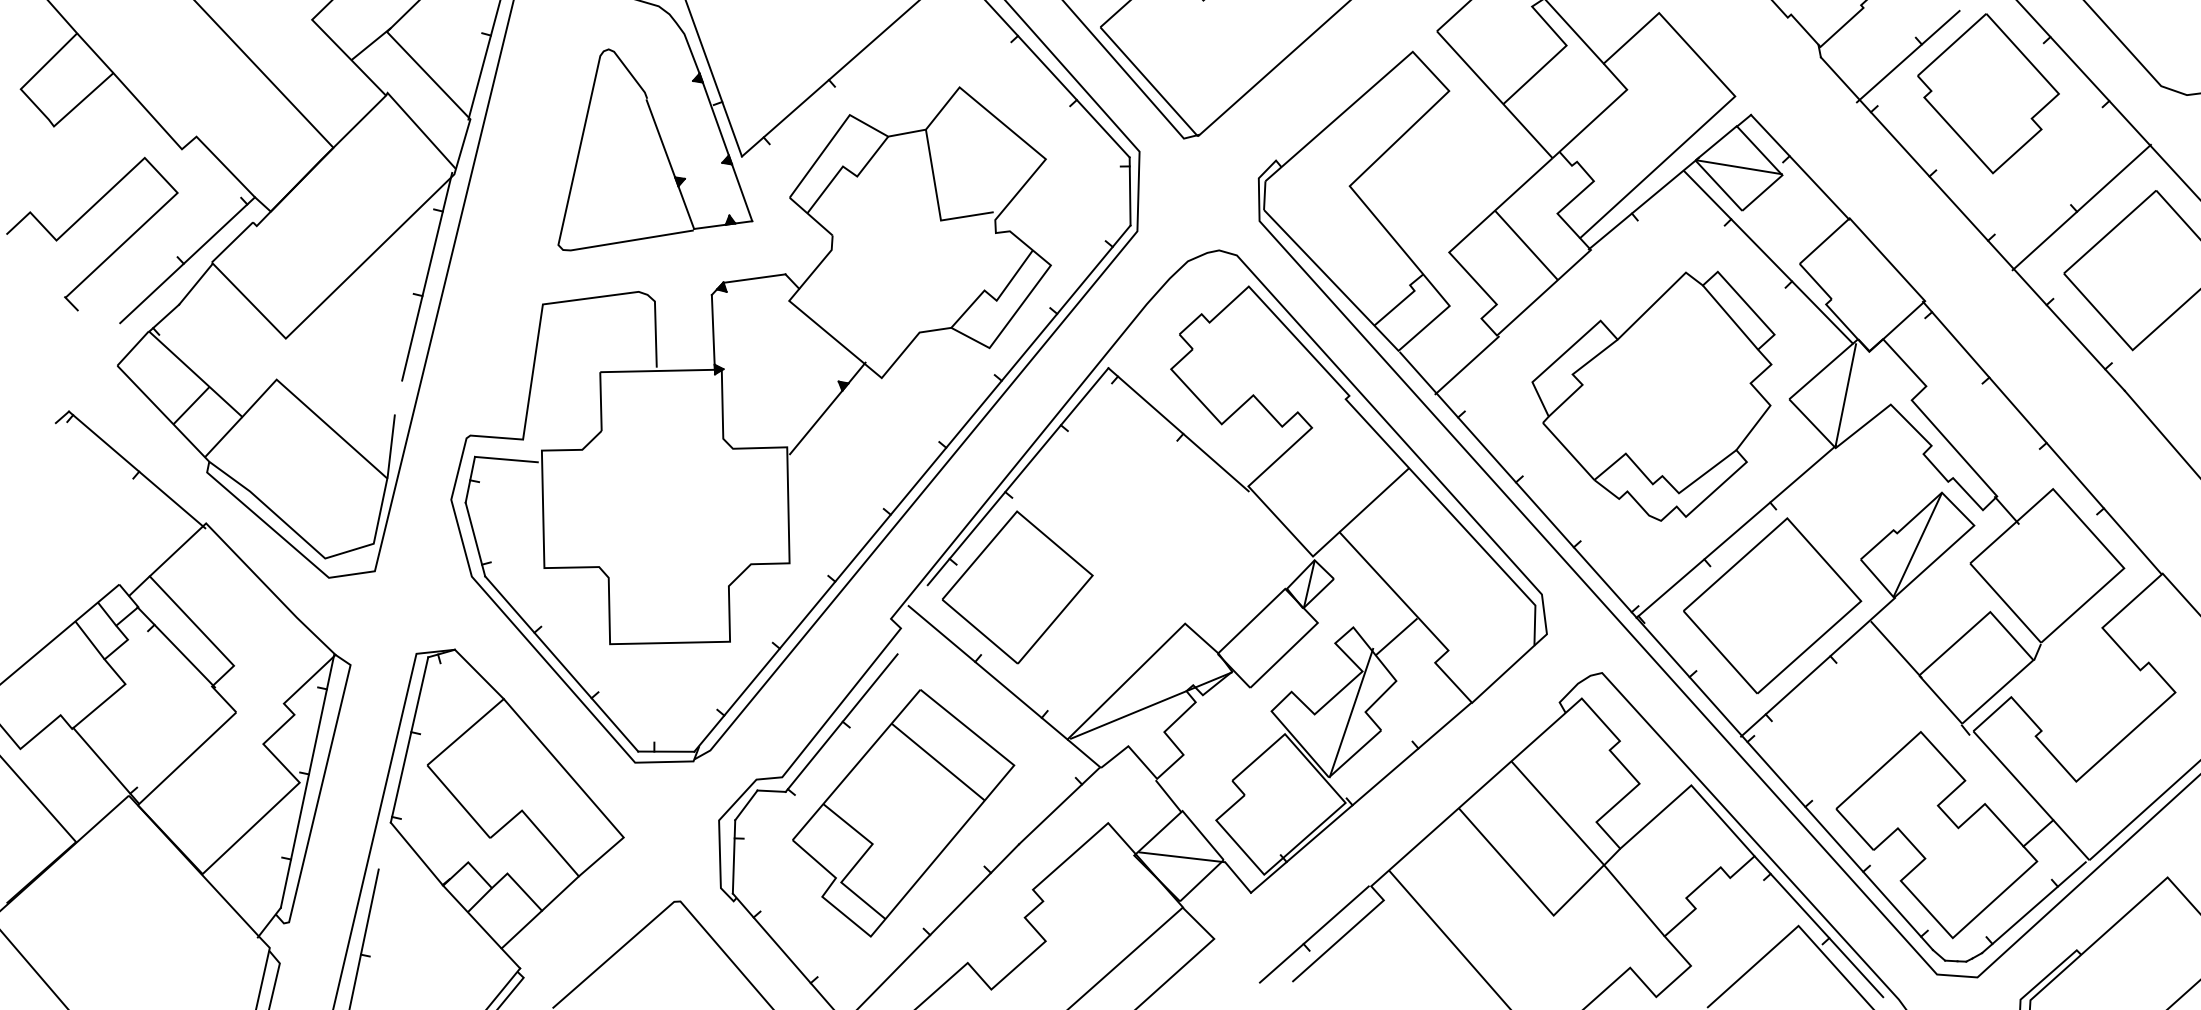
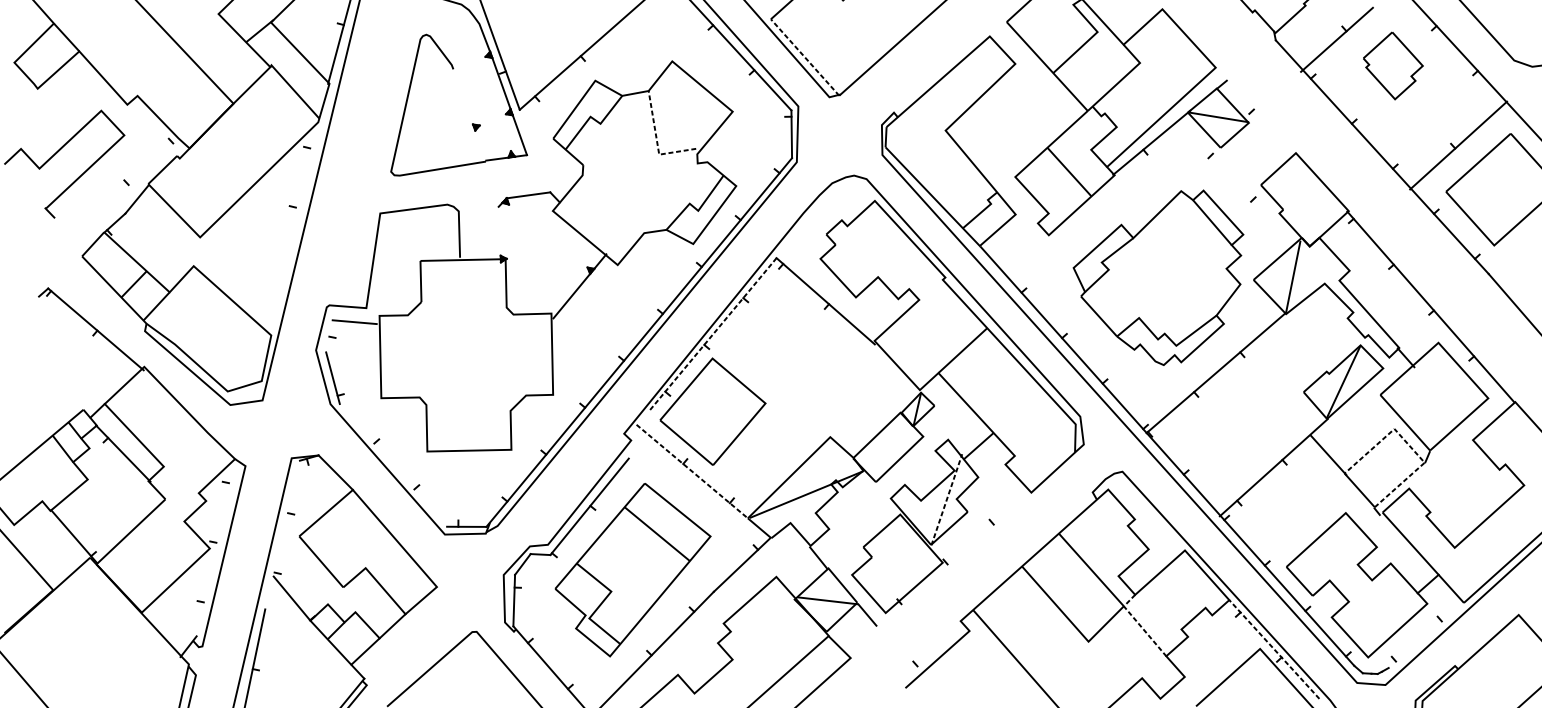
line: (1148, 81) -> (804, 57), solid -> dashed
part: (1988, 93) -> (1393, 65), size x0.6
line: (670, 164) -> (469, 115), removed
line: (1800, 166) -> (1261, 116), removed
line: (937, 201) -> (656, 141), solid -> dashed
line: (1768, 256) -> (1239, 179), removed
line: (187, 260) -> (131, 182), removed
line: (427, 276) -> (299, 193), removed
line: (712, 331) -> (499, 232), removed
line: (1466, 365) -> (1027, 256), removed
line: (390, 446) -> (273, 313), removed
line: (1017, 477) -> (712, 334), solid -> dashed
line: (469, 479) -> (328, 336), removed
part: (1772, 605) -> (1241, 424), removed
line: (2011, 635) -> (1409, 445), solid -> dashed
line: (561, 663) -> (393, 465), removed
line: (988, 672) -> (692, 471), solid -> dashed
line: (1351, 713) -> (946, 500), solid -> dashed
line: (409, 739) -> (286, 518), removed
line: (307, 780) -> (215, 547), removed
line: (1361, 797) -> (953, 558), removed
line: (1626, 891) -> (1139, 624), solid -> dashed
line: (2033, 907) -> (1424, 636), removed
line: (1818, 926) -> (1274, 649), solid -> dashed
line: (1313, 934) -> (920, 654), removed

